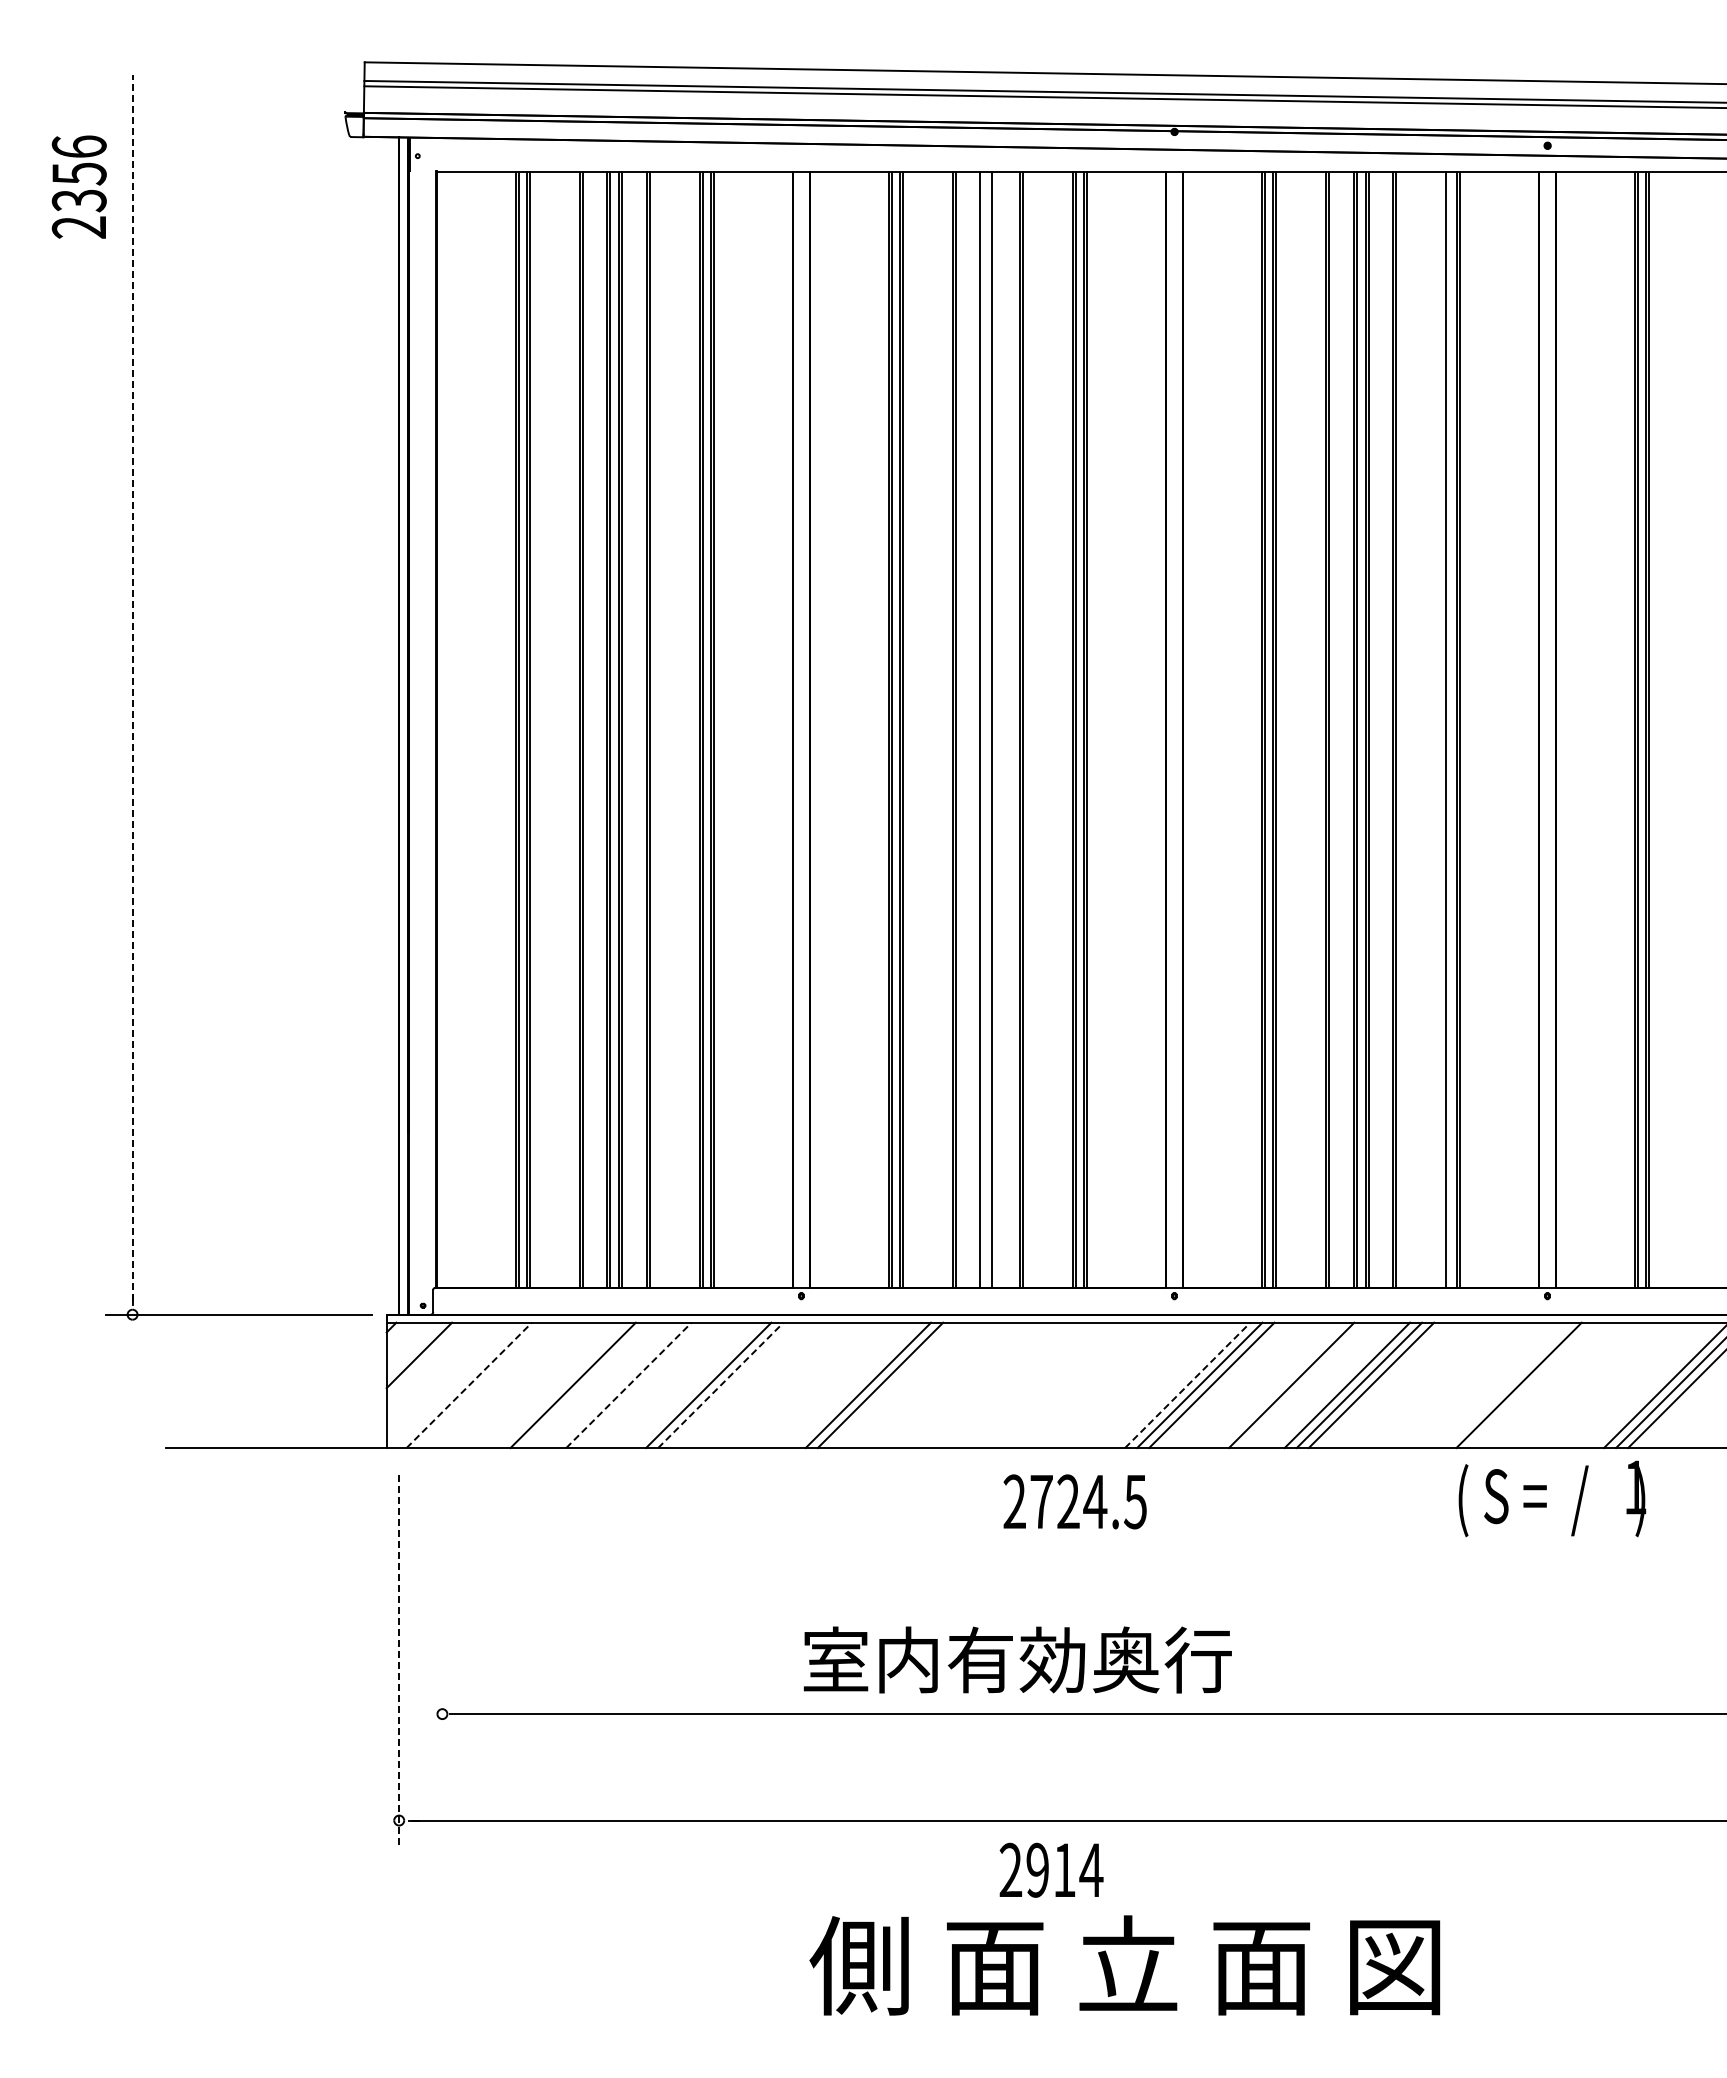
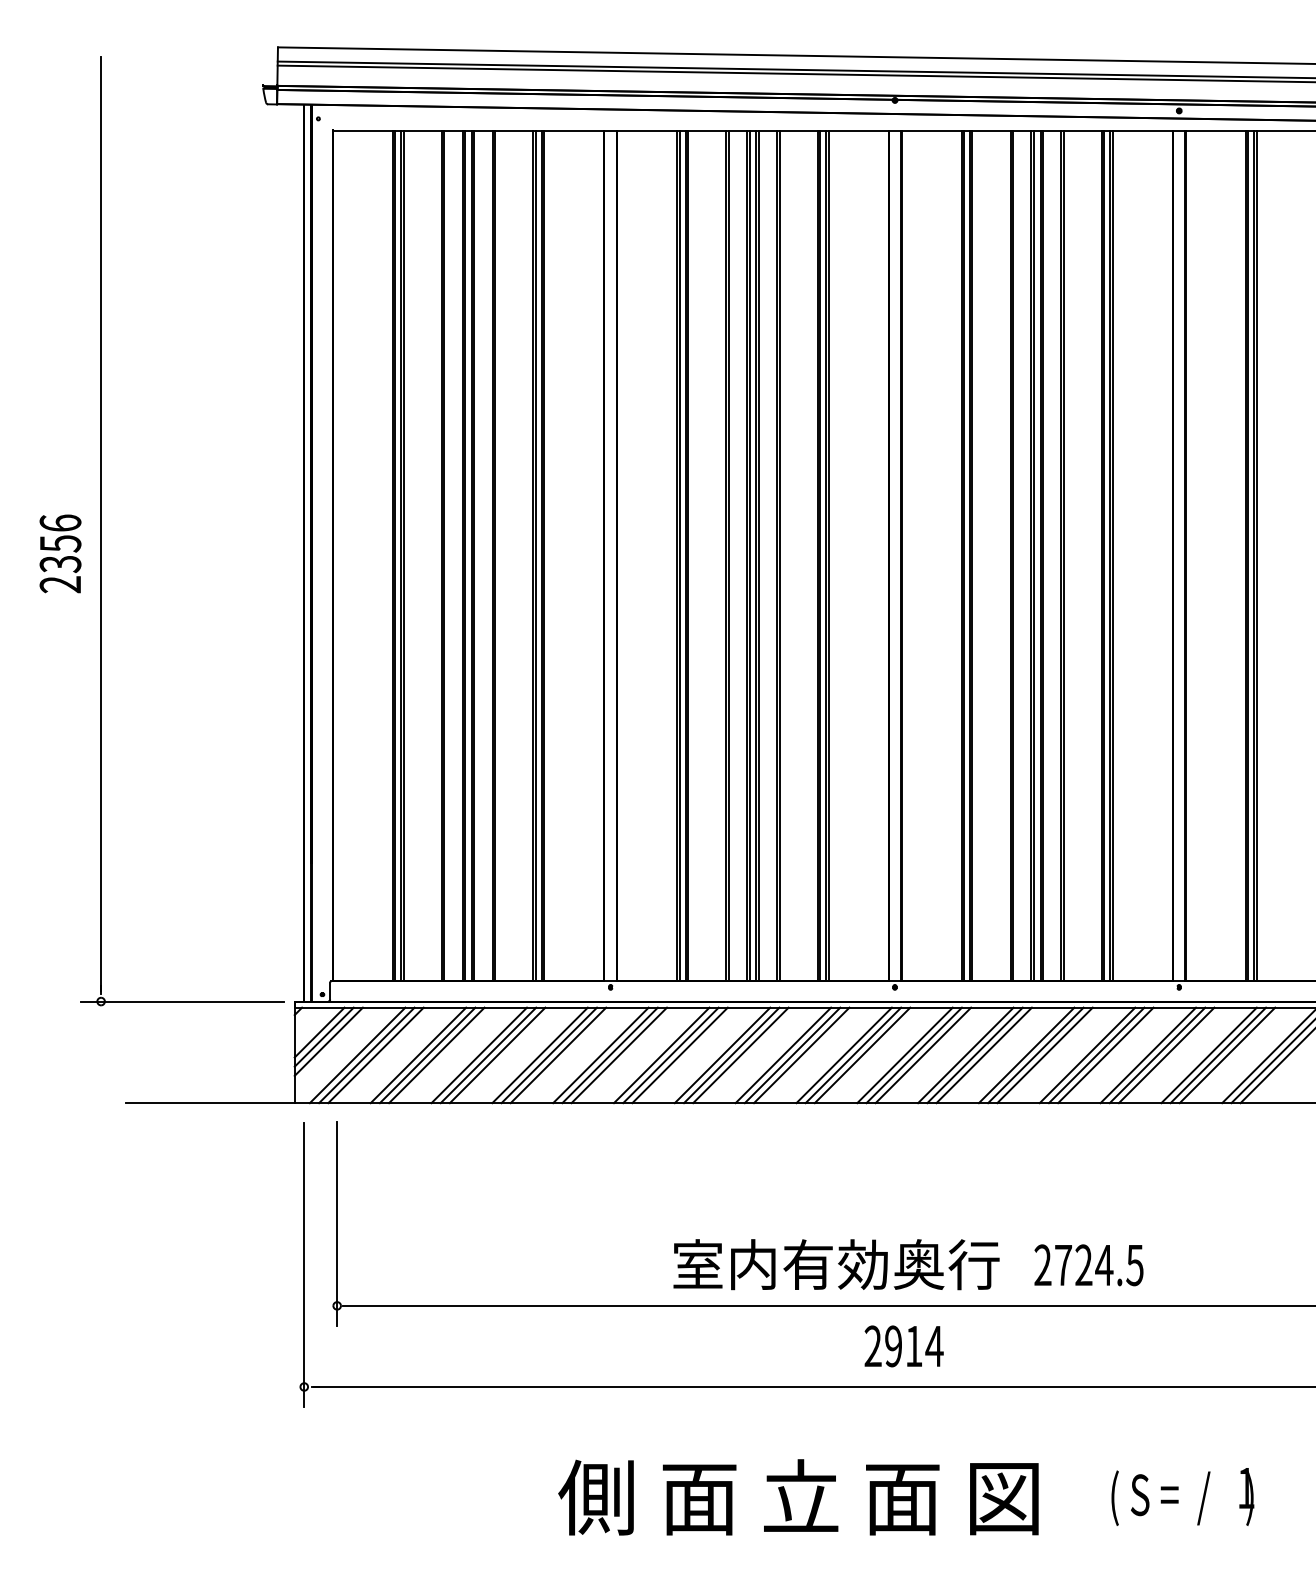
text: (78, 186) -> (59, 553), moved
line: (132, 687) -> (101, 523), dashed -> solid
line: (983, 729) -> (749, 555), added
line: (995, 729) -> (758, 555), added
line: (1449, 729) -> (1104, 555), added
line: (425, 1361) -> (324, 1037), added
line: (431, 1367) -> (328, 1041), added
line: (469, 1385) -> (357, 1055), dashed -> solid
line: (481, 1385) -> (366, 1055), added
line: (493, 1385) -> (376, 1055), added
line: (548, 1385) -> (418, 1055), added
line: (560, 1385) -> (427, 1055), added
line: (628, 1385) -> (478, 1055), dashed -> solid
line: (640, 1385) -> (488, 1055), added
line: (652, 1385) -> (497, 1055), added
line: (720, 1385) -> (549, 1055), dashed -> solid
line: (732, 1385) -> (558, 1055), added
line: (788, 1385) -> (600, 1055), added
line: (800, 1385) -> (610, 1055), added
line: (812, 1385) -> (619, 1055), added
line: (892, 1385) -> (680, 1055), added
line: (947, 1385) -> (721, 1055), added
line: (959, 1385) -> (731, 1055), added
line: (972, 1385) -> (741, 1055), added
line: (1027, 1385) -> (782, 1055), added
line: (1039, 1385) -> (792, 1055), added
line: (1051, 1385) -> (801, 1055), added
line: (1107, 1385) -> (843, 1055), added
line: (1119, 1385) -> (853, 1055), added
line: (1131, 1385) -> (862, 1055), added
line: (1187, 1385) -> (904, 1055), dashed -> solid
line: (1267, 1385) -> (965, 1055), added
line: (1279, 1385) -> (974, 1055), added
line: (1426, 1385) -> (1086, 1055), added
line: (1438, 1385) -> (1096, 1055), added
line: (1450, 1385) -> (1105, 1055), added
line: (1506, 1385) -> (1147, 1055), added
line: (1530, 1385) -> (1166, 1055), added
line: (1586, 1385) -> (1208, 1055), added
line: (1598, 1385) -> (1217, 1055), added
line: (1610, 1385) -> (1227, 1055), added
text: (1552, 1498) -> (1182, 1496), moved
text: (1074, 1501) -> (1088, 1265), moved
line: (442, 1606) -> (337, 1223), added
text: (1017, 1659) -> (836, 1264), moved
line: (399, 1661) -> (304, 1265), dashed -> solid
text: (1051, 1869) -> (904, 1345), moved
text: (1124, 1965) -> (798, 1497), moved

